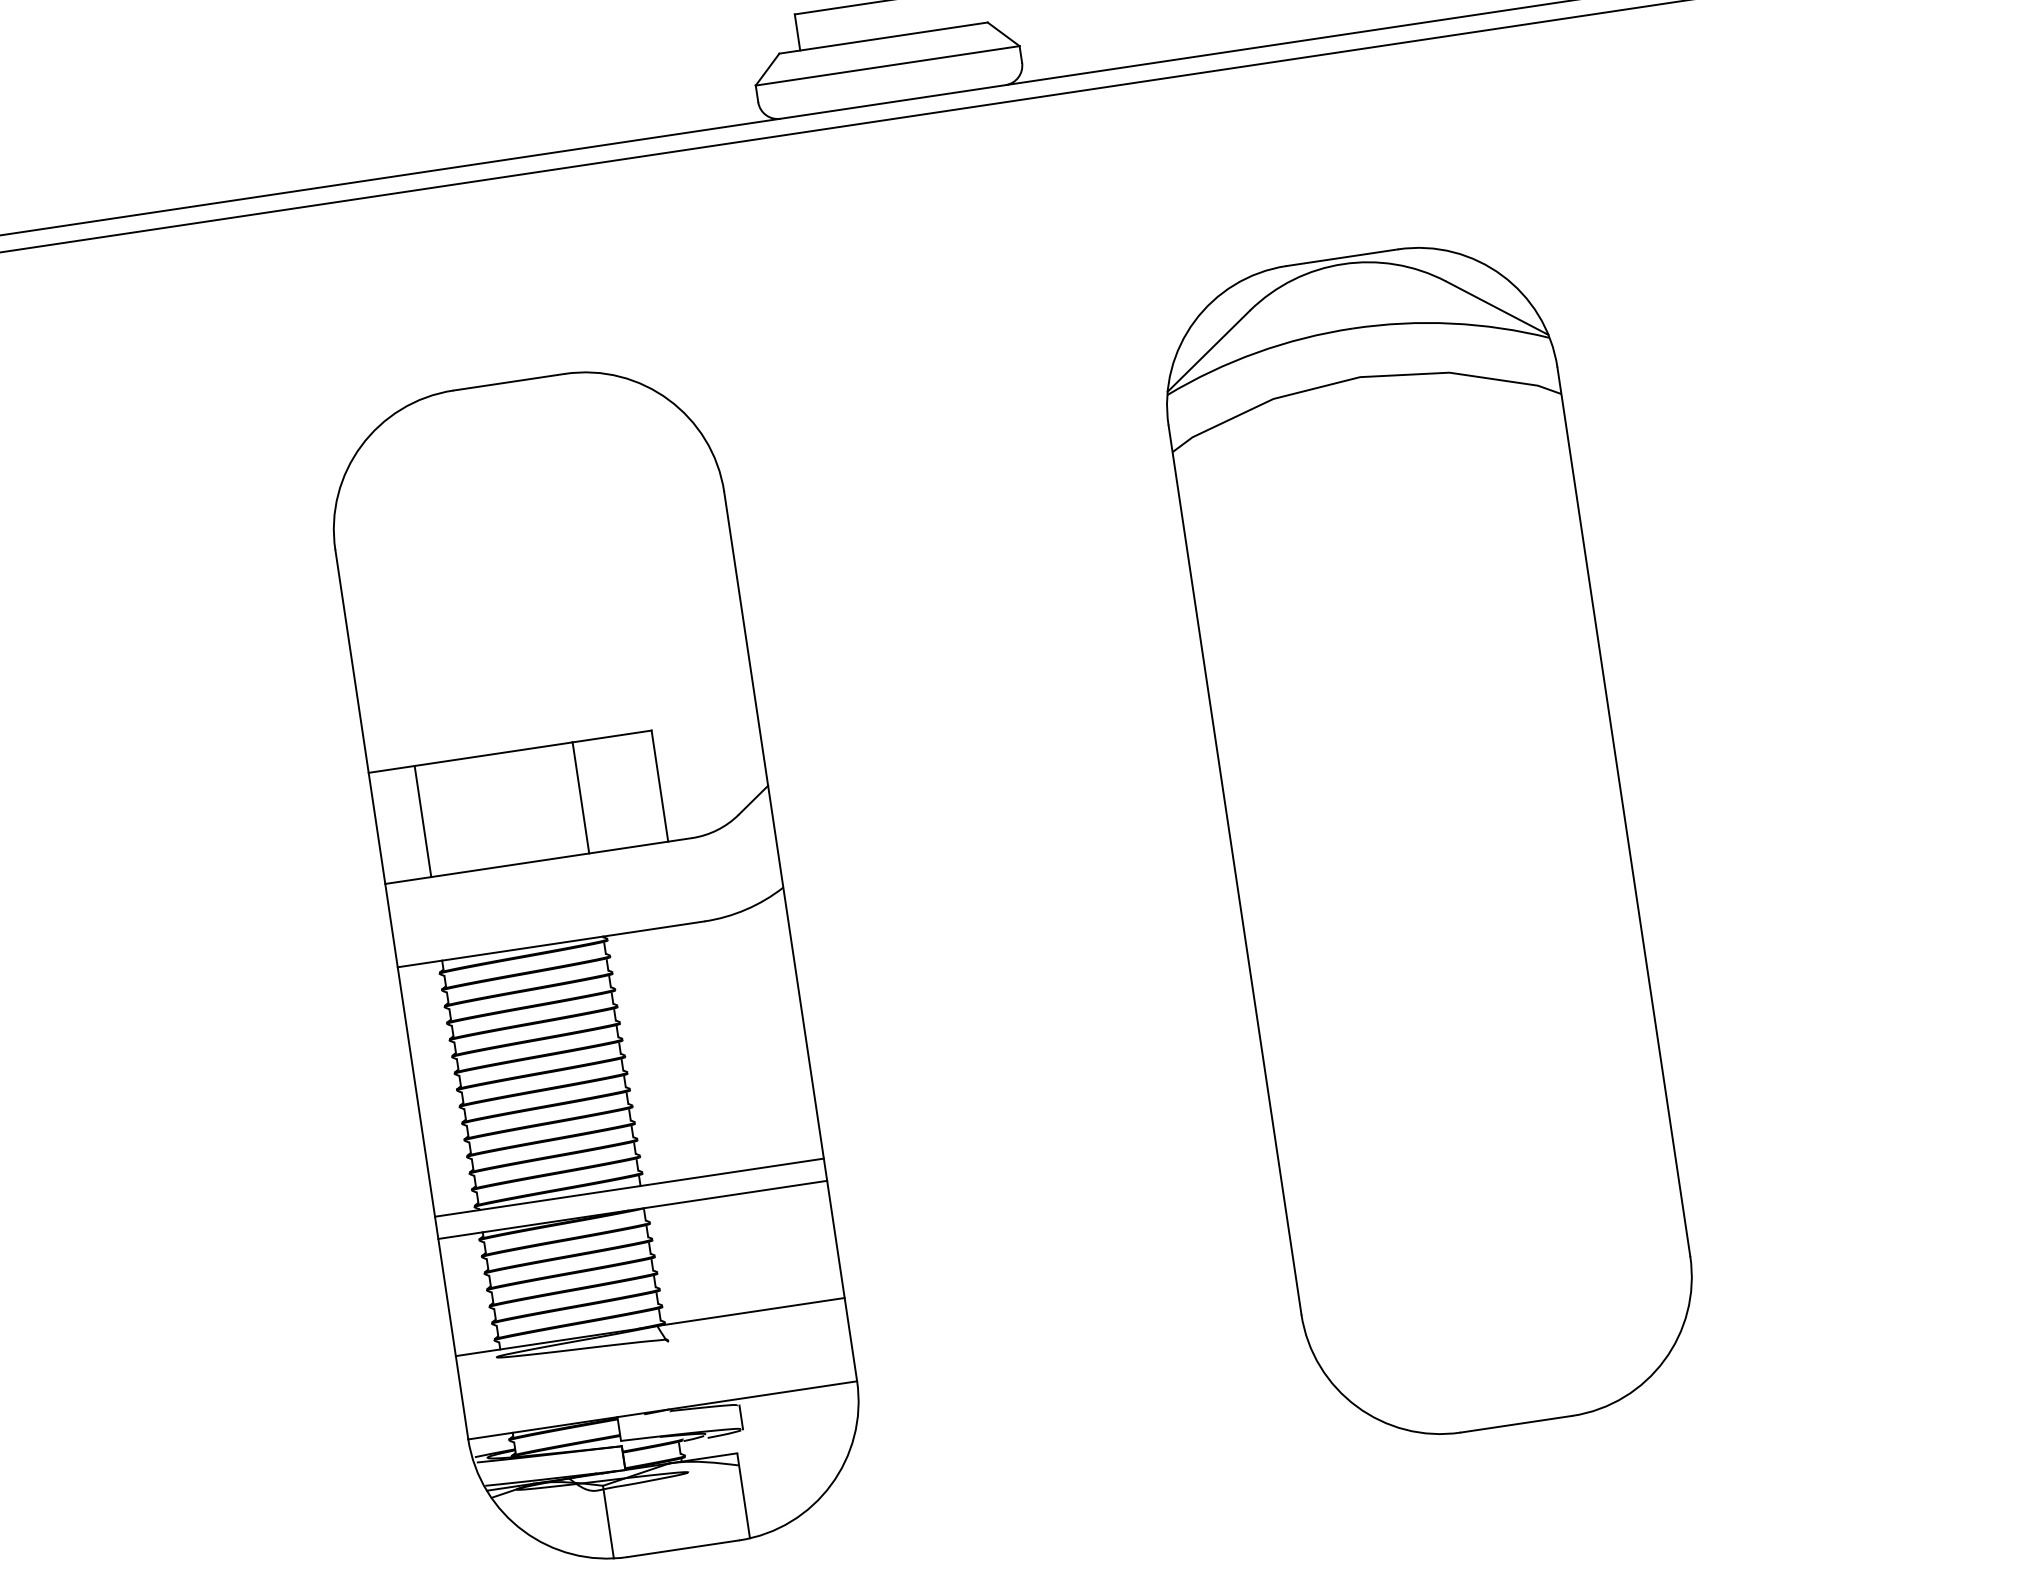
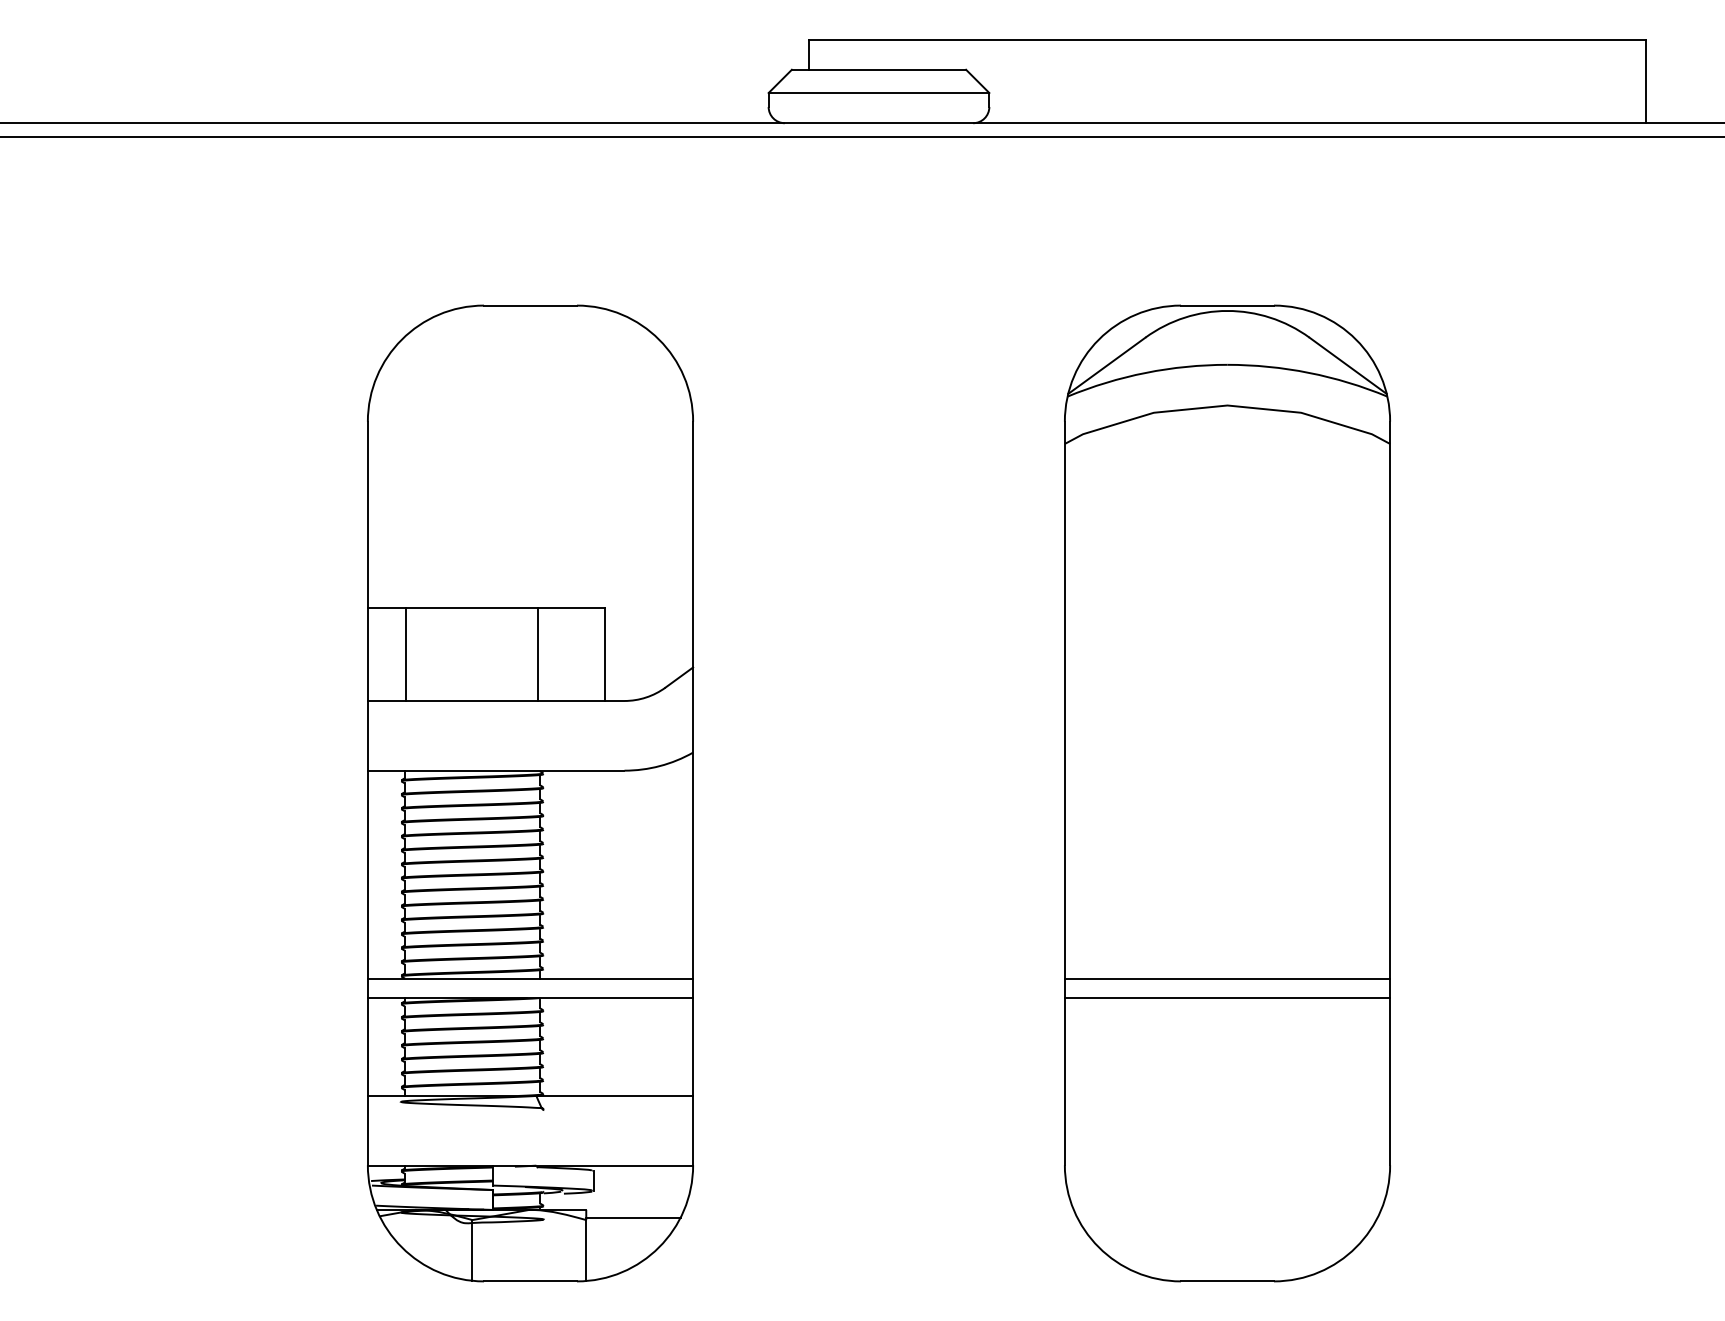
line: (1462, 1063) -> (1227, 979), added
line: (1465, 1084) -> (1227, 997), added
line: (795, 1453) -> (633, 1217), added

